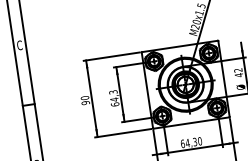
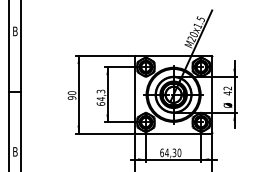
text: (18, 45) -> (14, 31), C -> B

